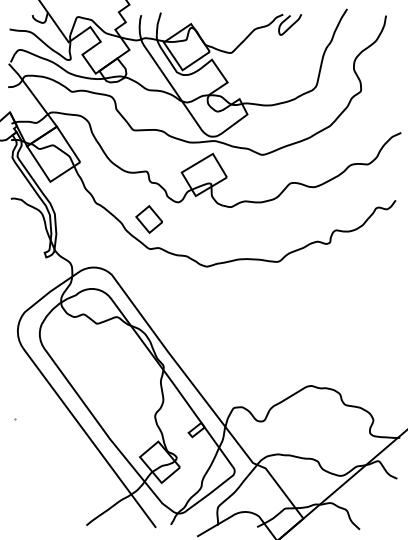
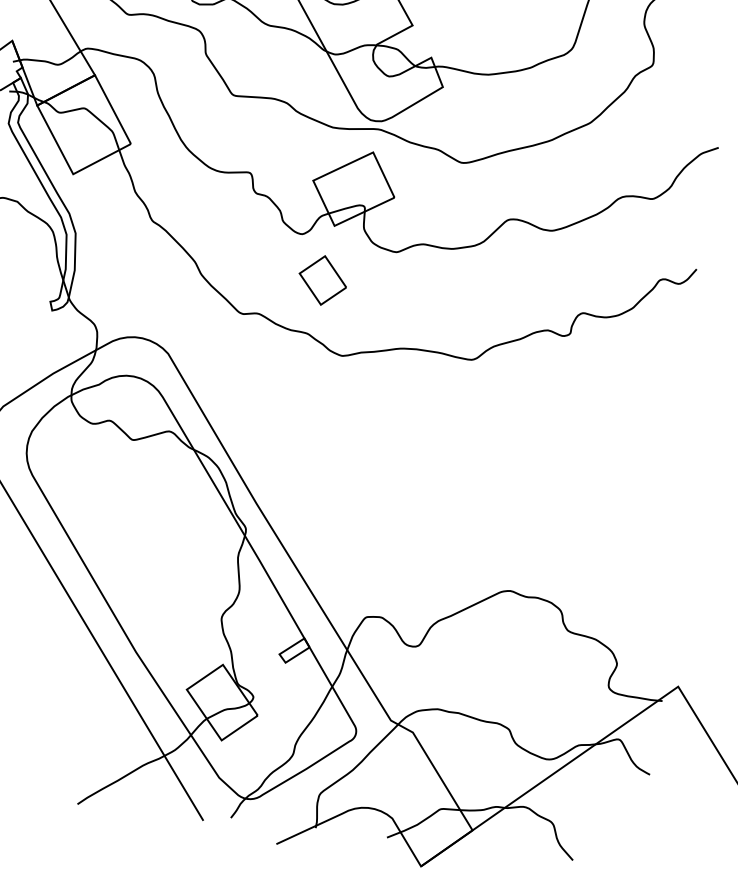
part: (148, 219) -> (321, 280), moved

